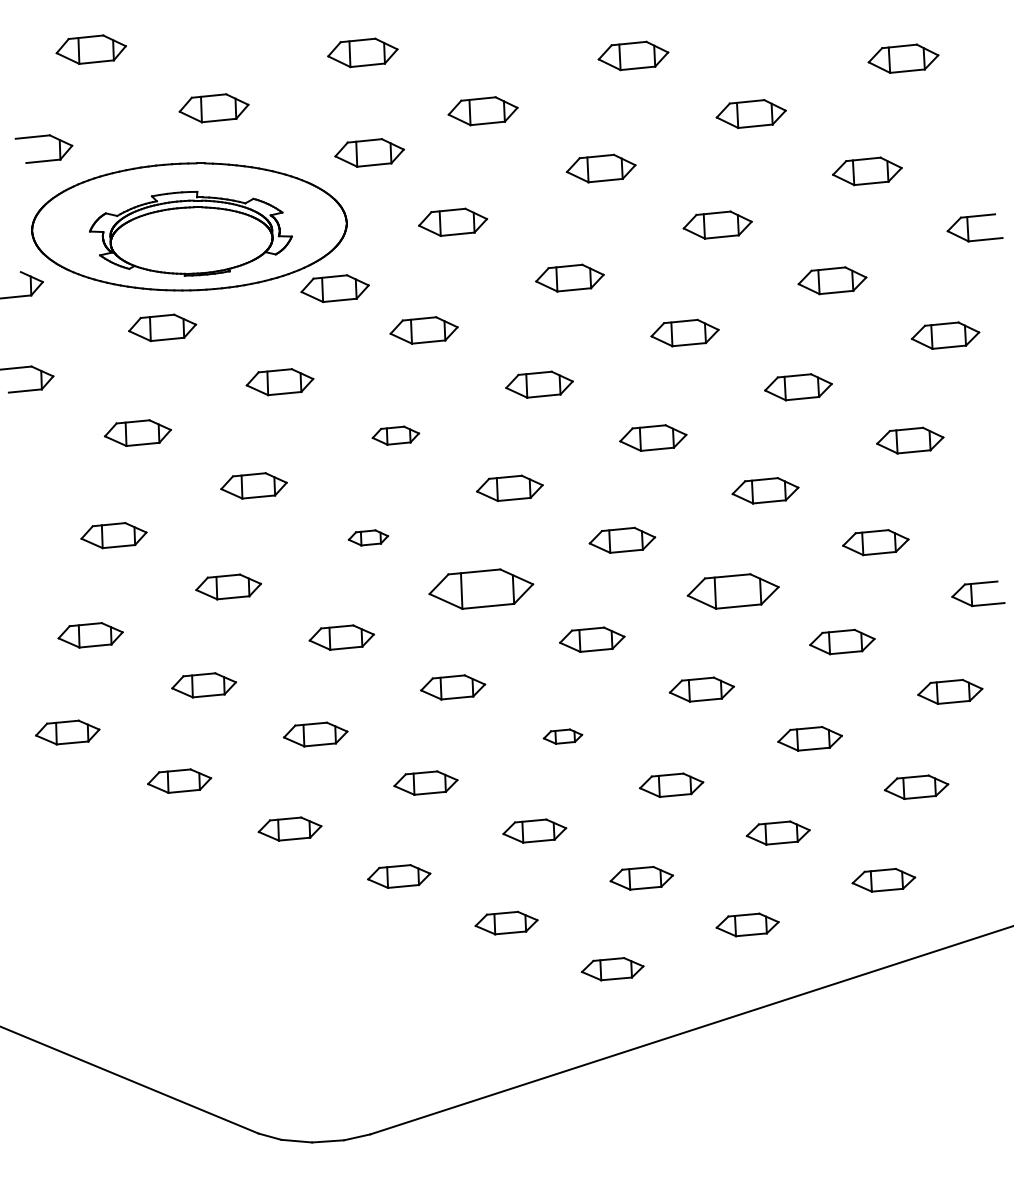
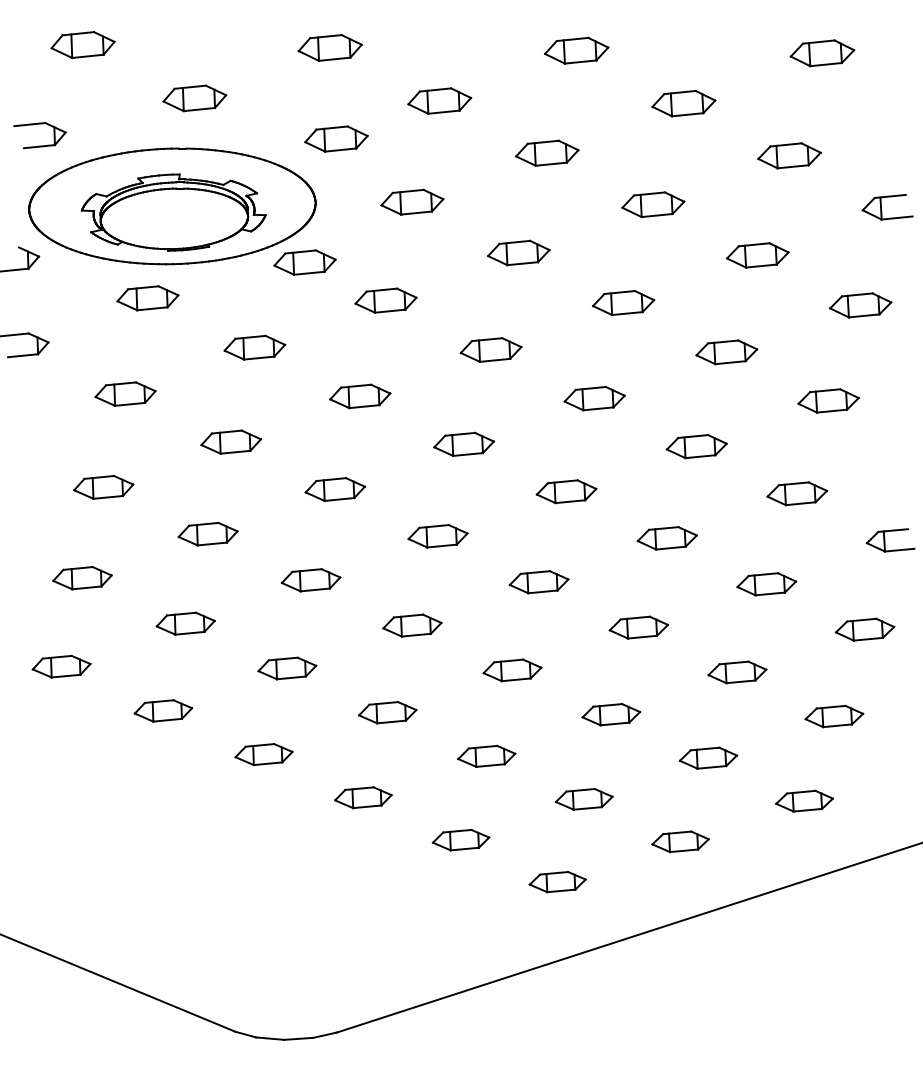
part: (396, 435) -> (360, 396), size x1.43
part: (368, 537) -> (335, 489), size x1.67
part: (480, 589) -> (437, 536), size x0.62
part: (732, 591) -> (666, 538), size x0.71
part: (563, 736) -> (512, 670), size x1.67

